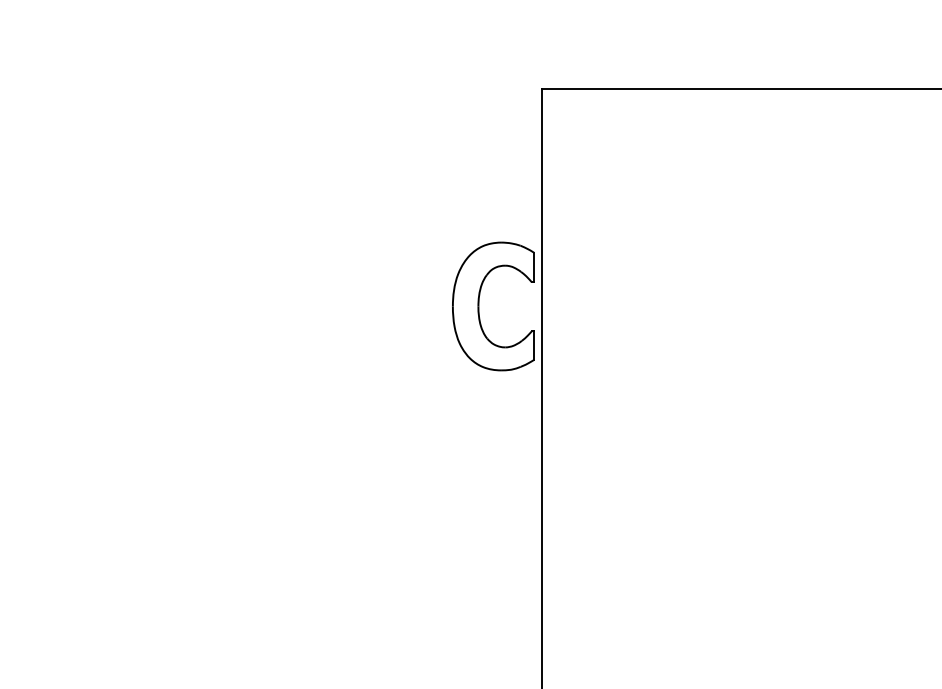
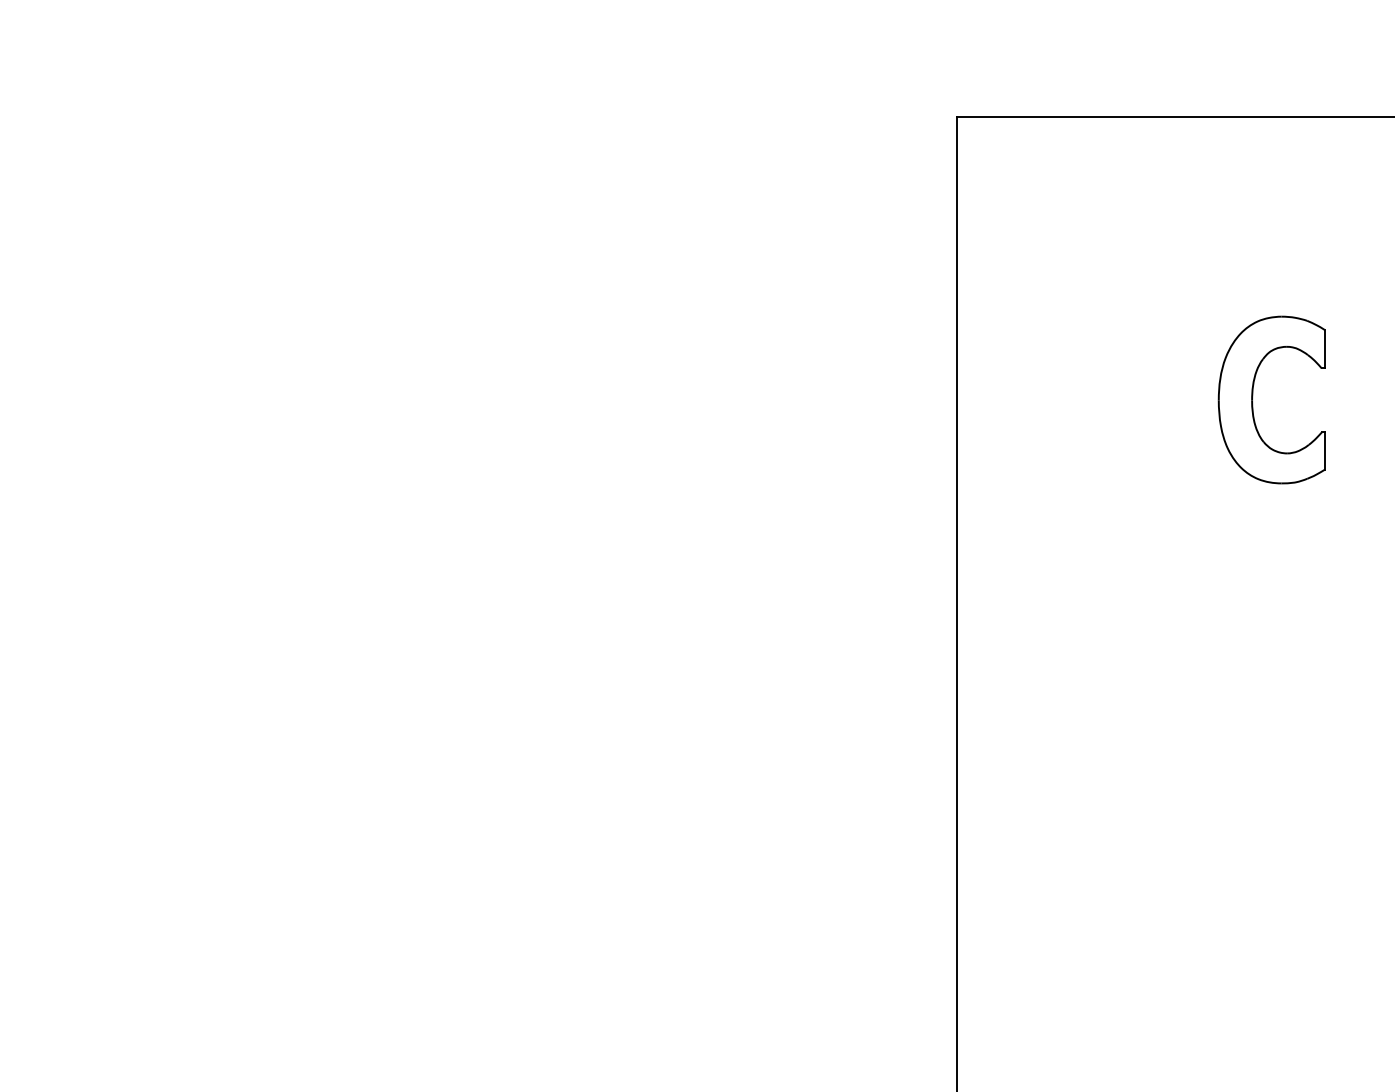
part: (479, 303) -> (1253, 396), moved

